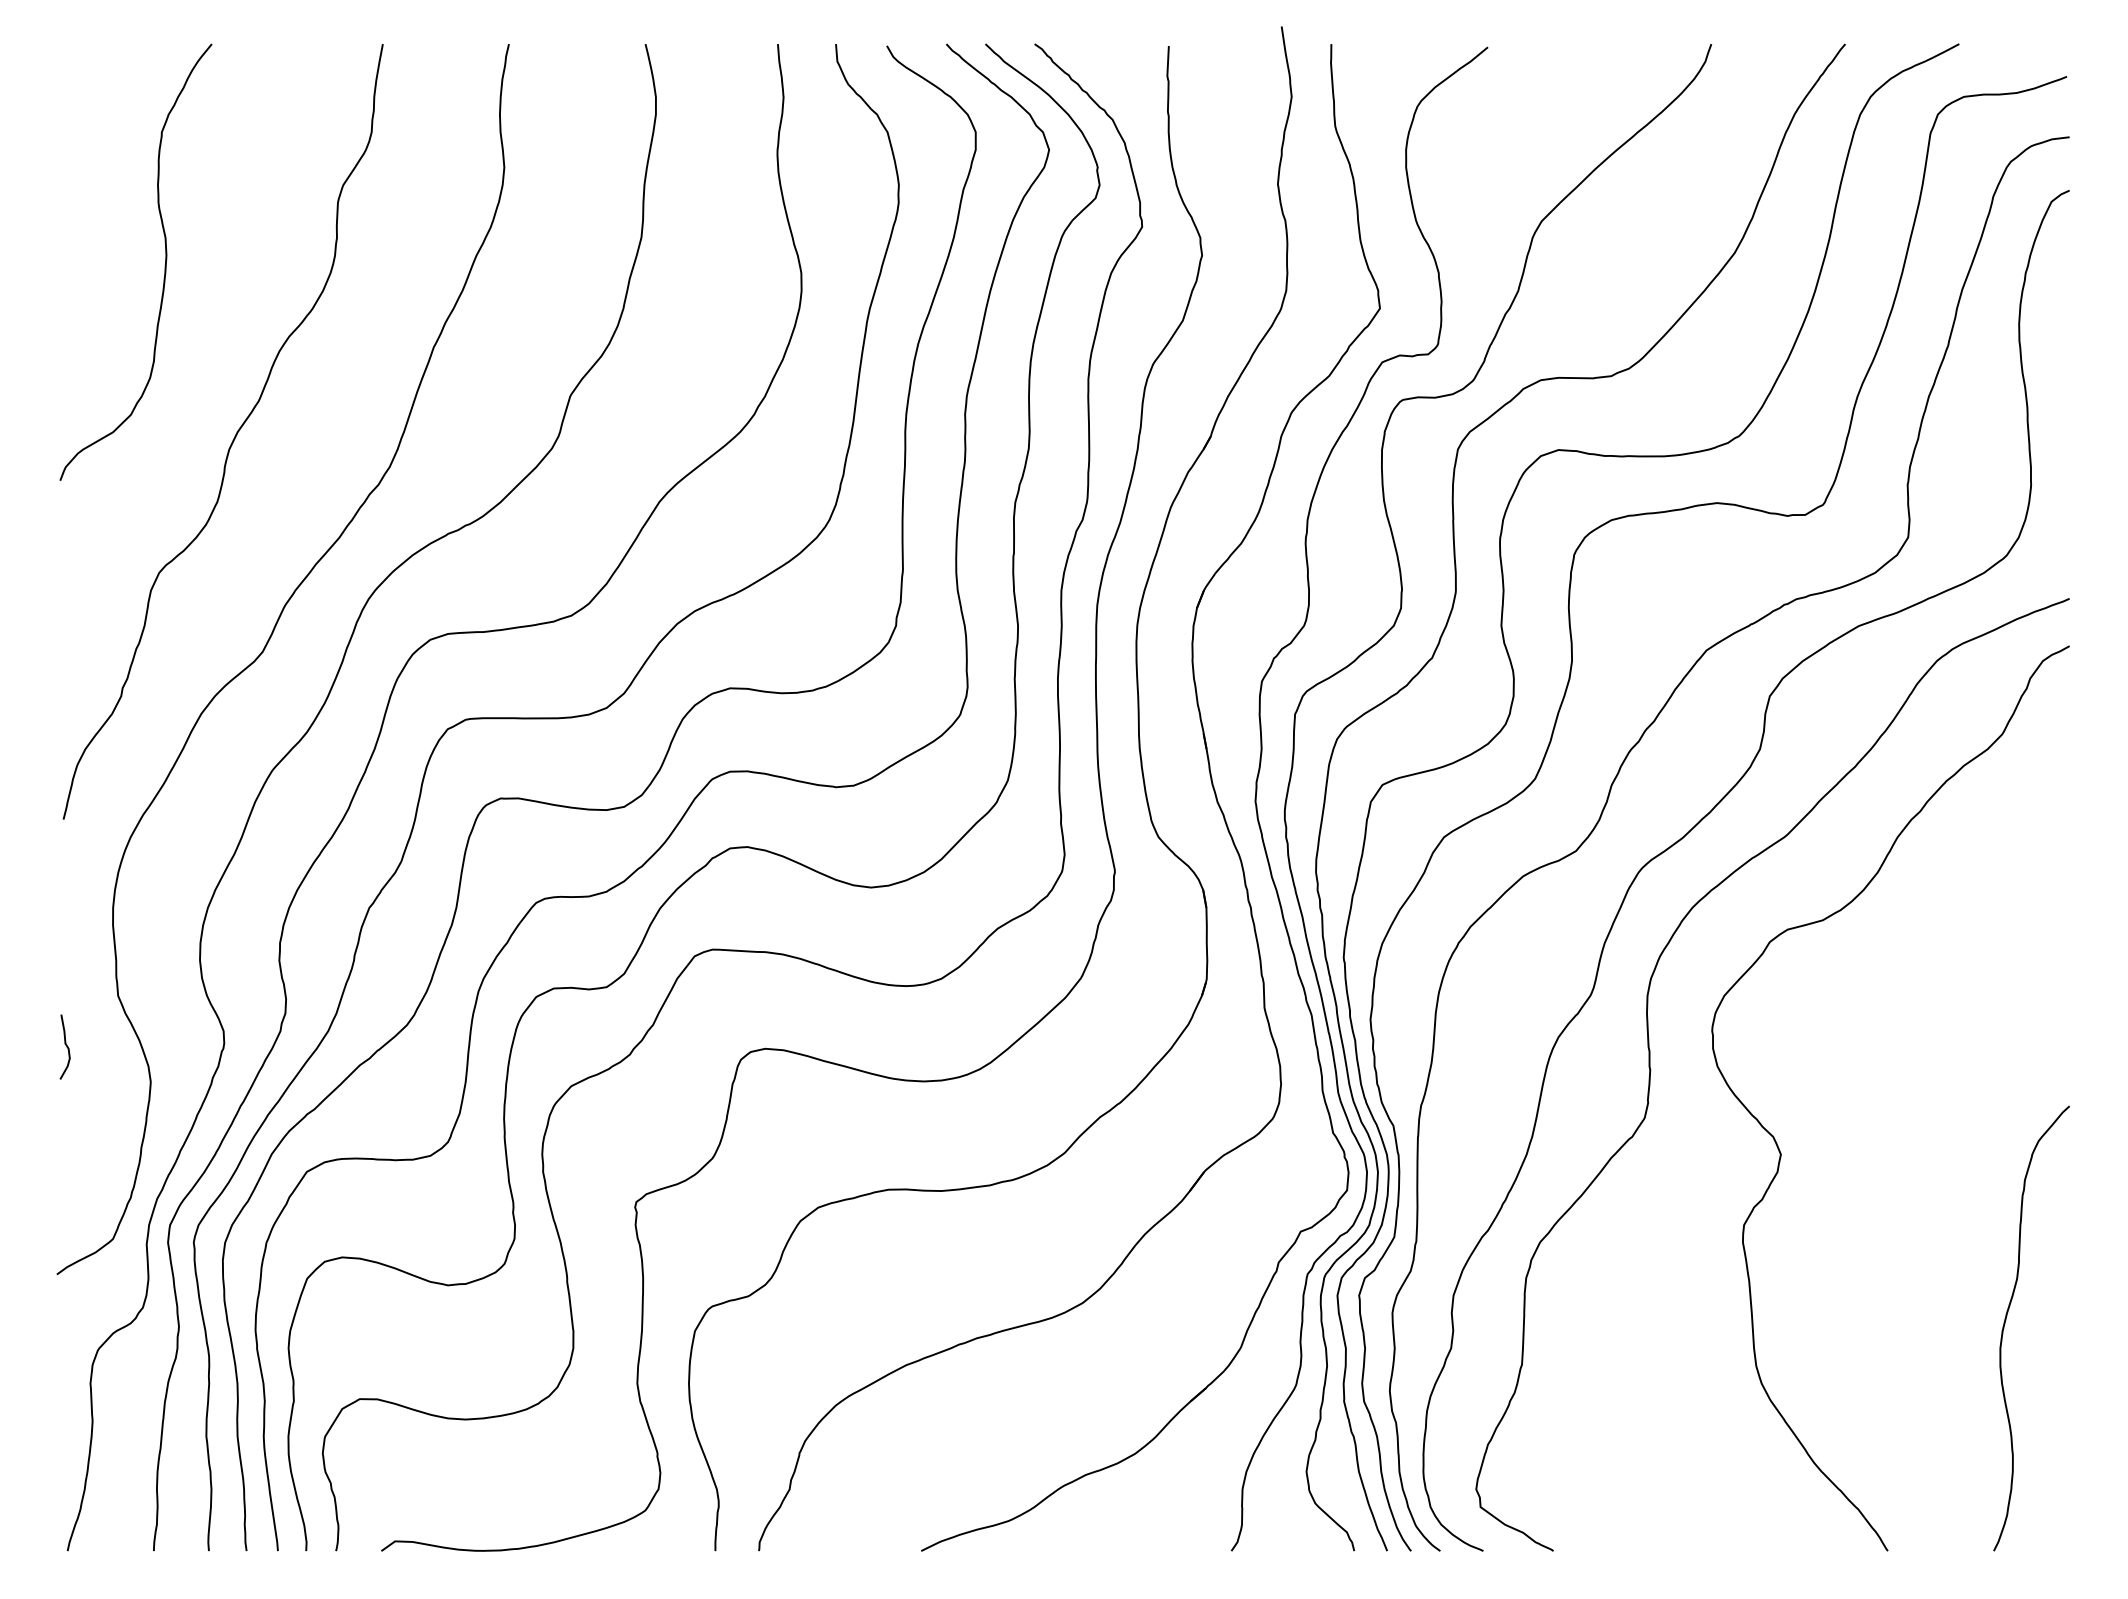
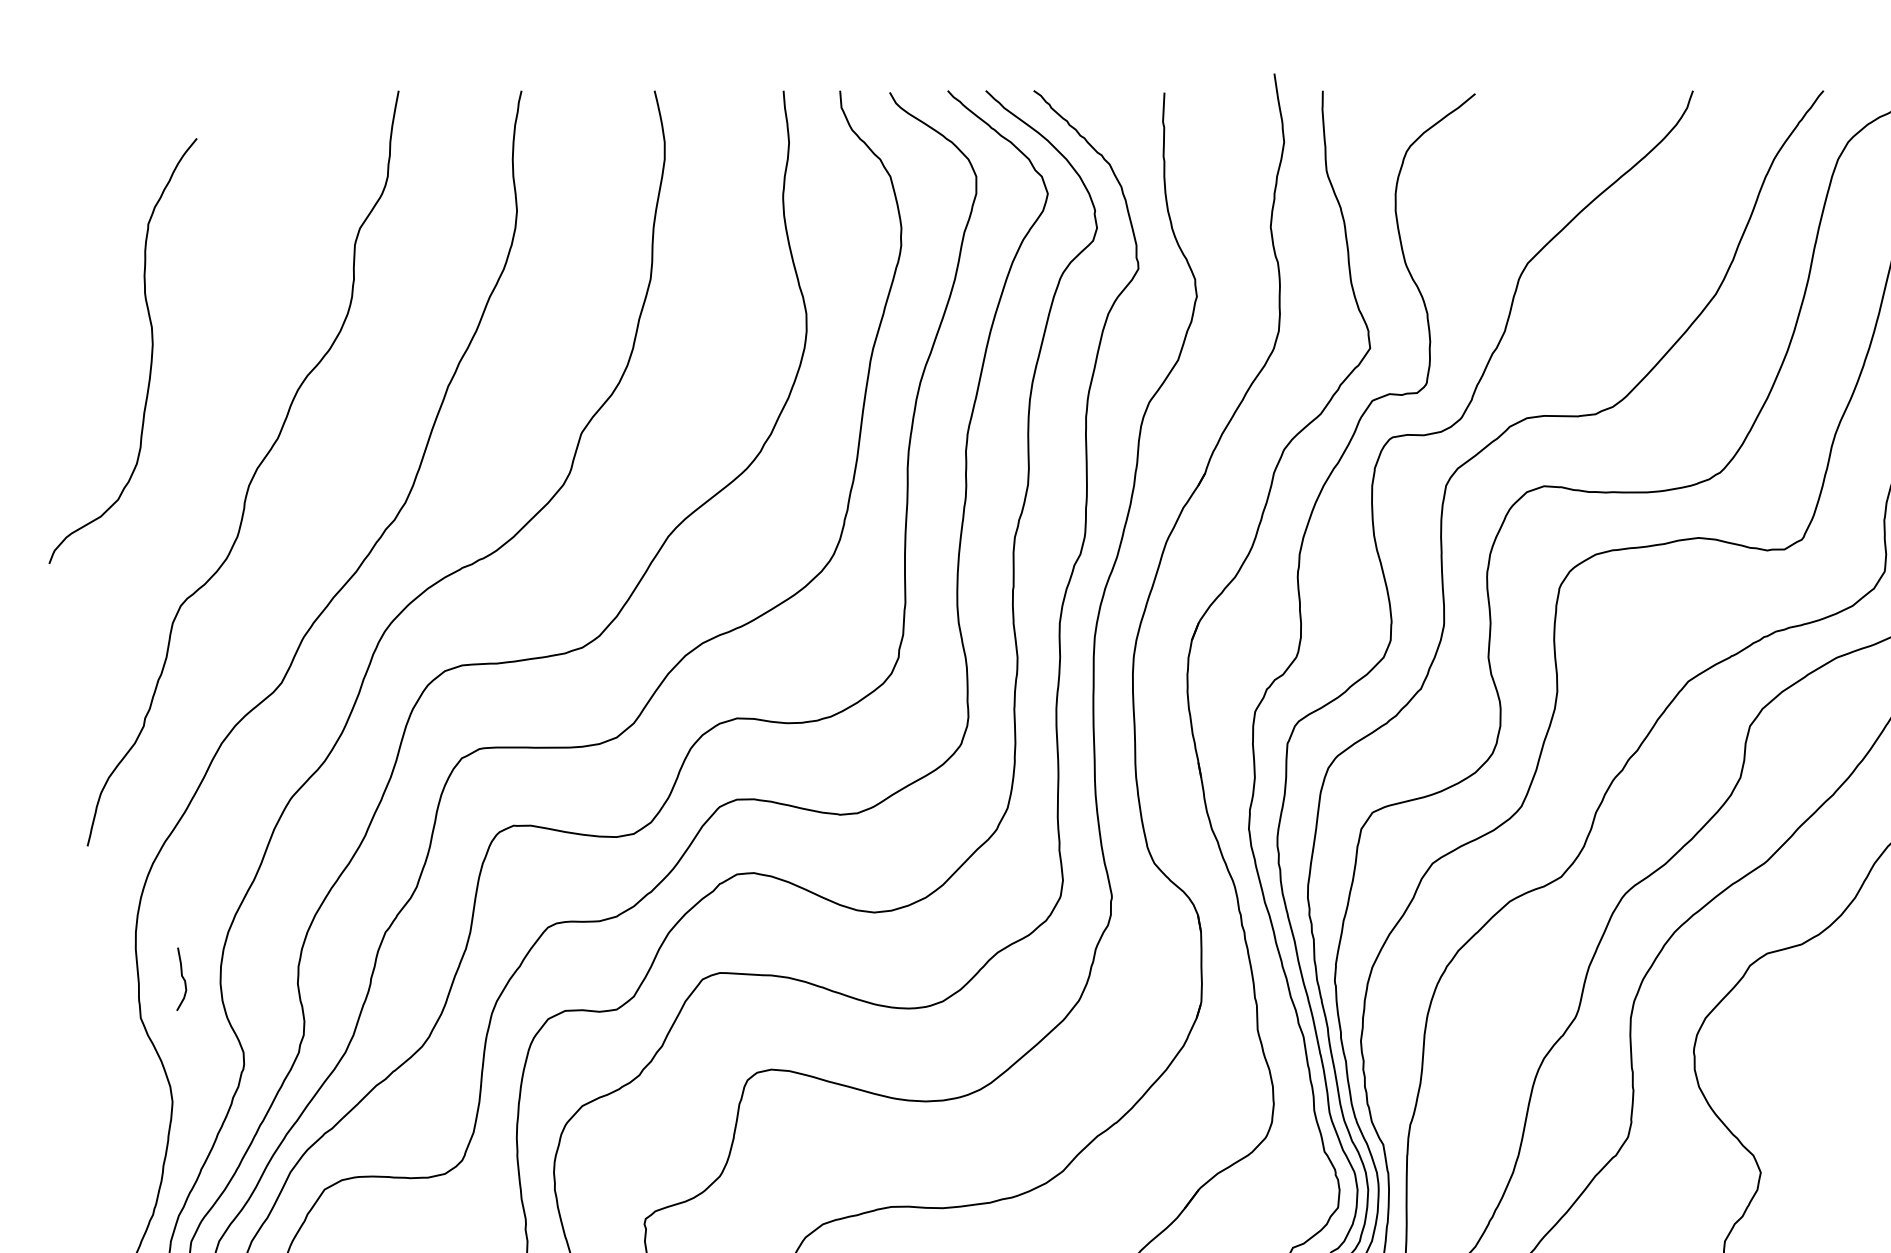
curve: (164, 265) -> (150, 354), moved
curve: (65, 1045) -> (182, 977), moved

